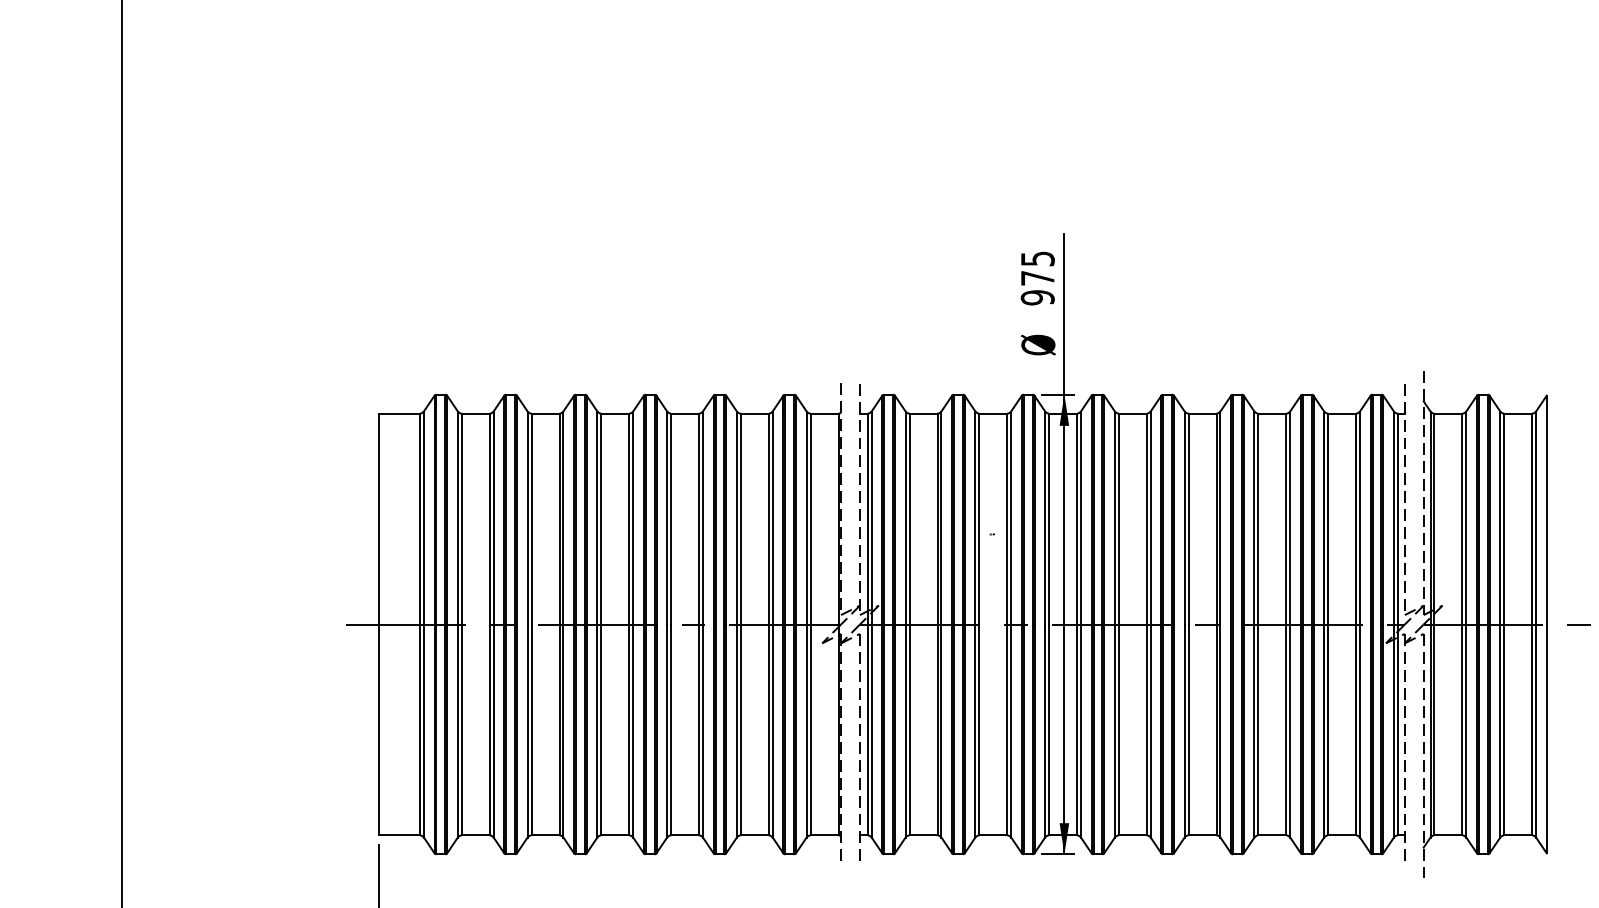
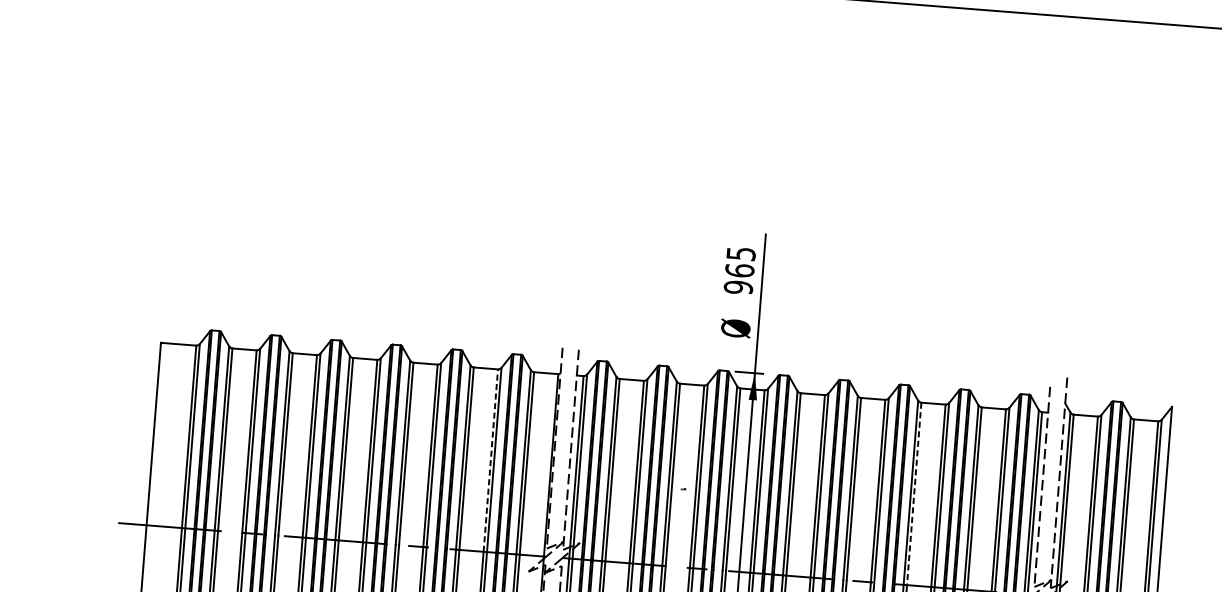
text: (1037, 277) -> (739, 269), 975 -> 965
line: (768, 518) -> (490, 460), solid -> dashed
line: (1258, 519) -> (914, 494), solid -> dashed

